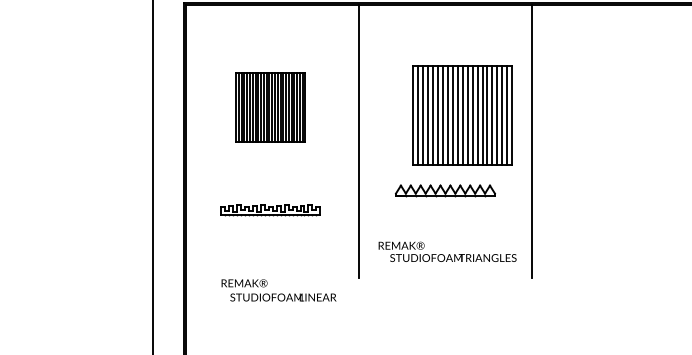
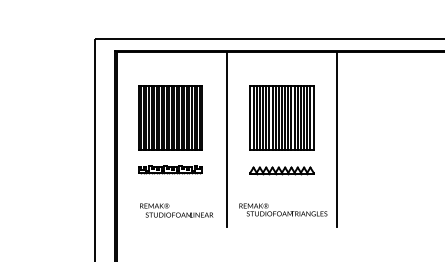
part: (270, 107) -> (170, 117), size x1.43
part: (461, 114) -> (281, 117), moved
part: (270, 210) -> (170, 169), moved
text: (278, 290) -> (176, 210), moved

